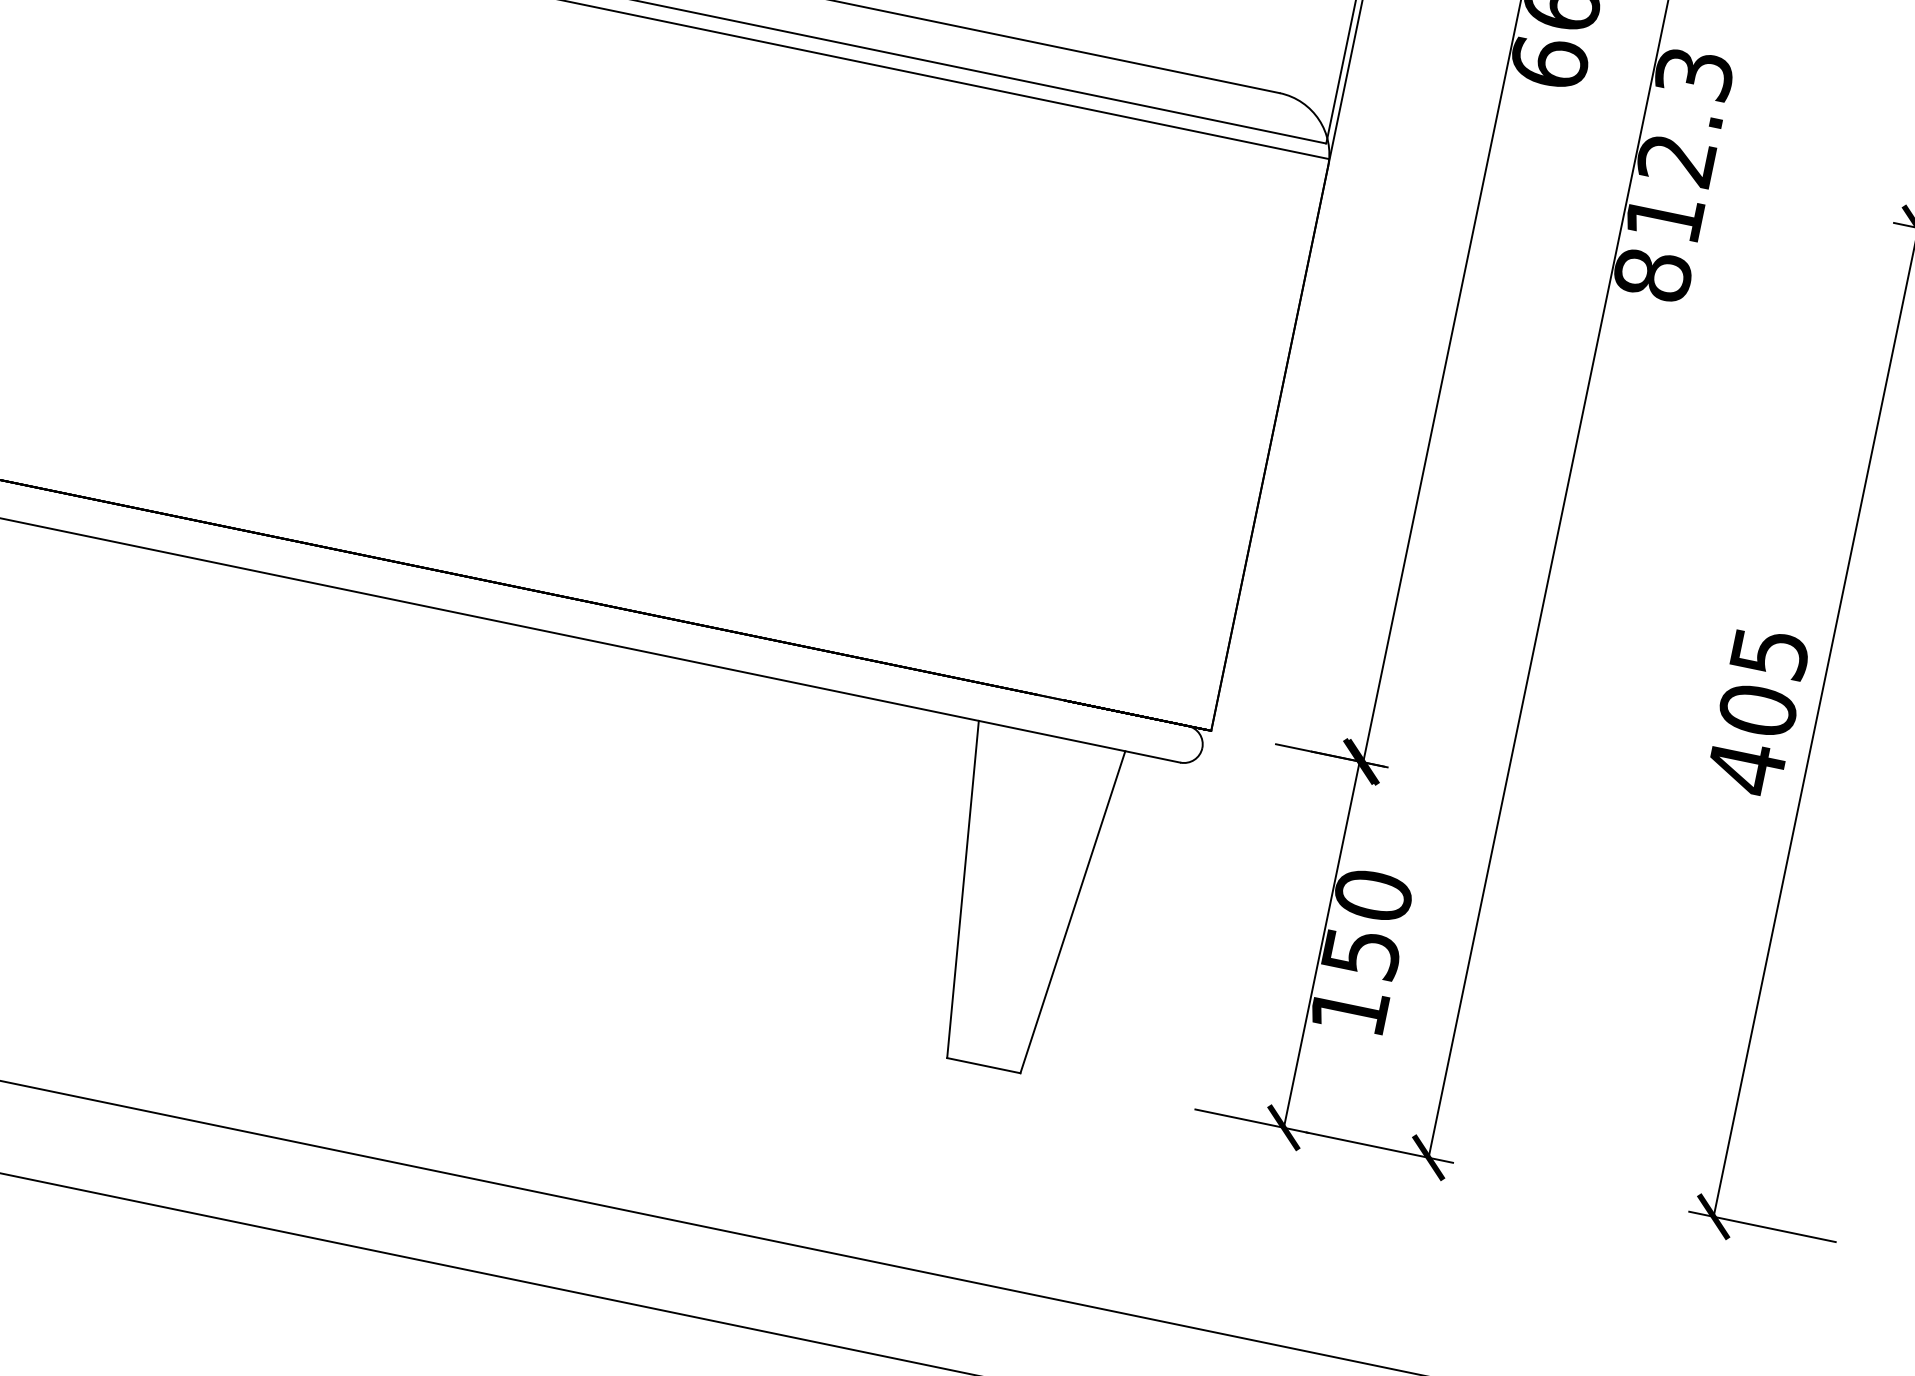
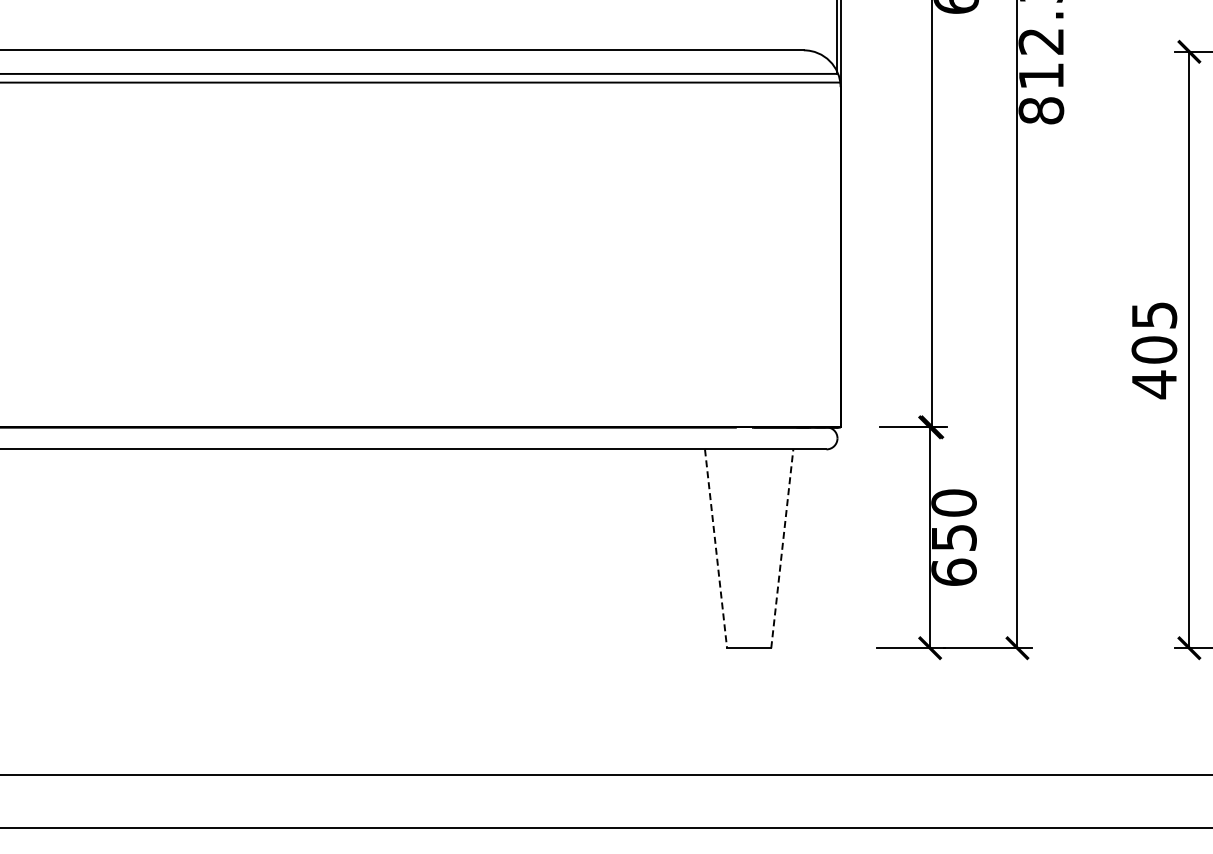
line: (963, 890) -> (716, 549), solid -> dashed
line: (1073, 911) -> (782, 548), solid -> dashed
text: (1348, 1008) -> (953, 571), 150 -> 650

